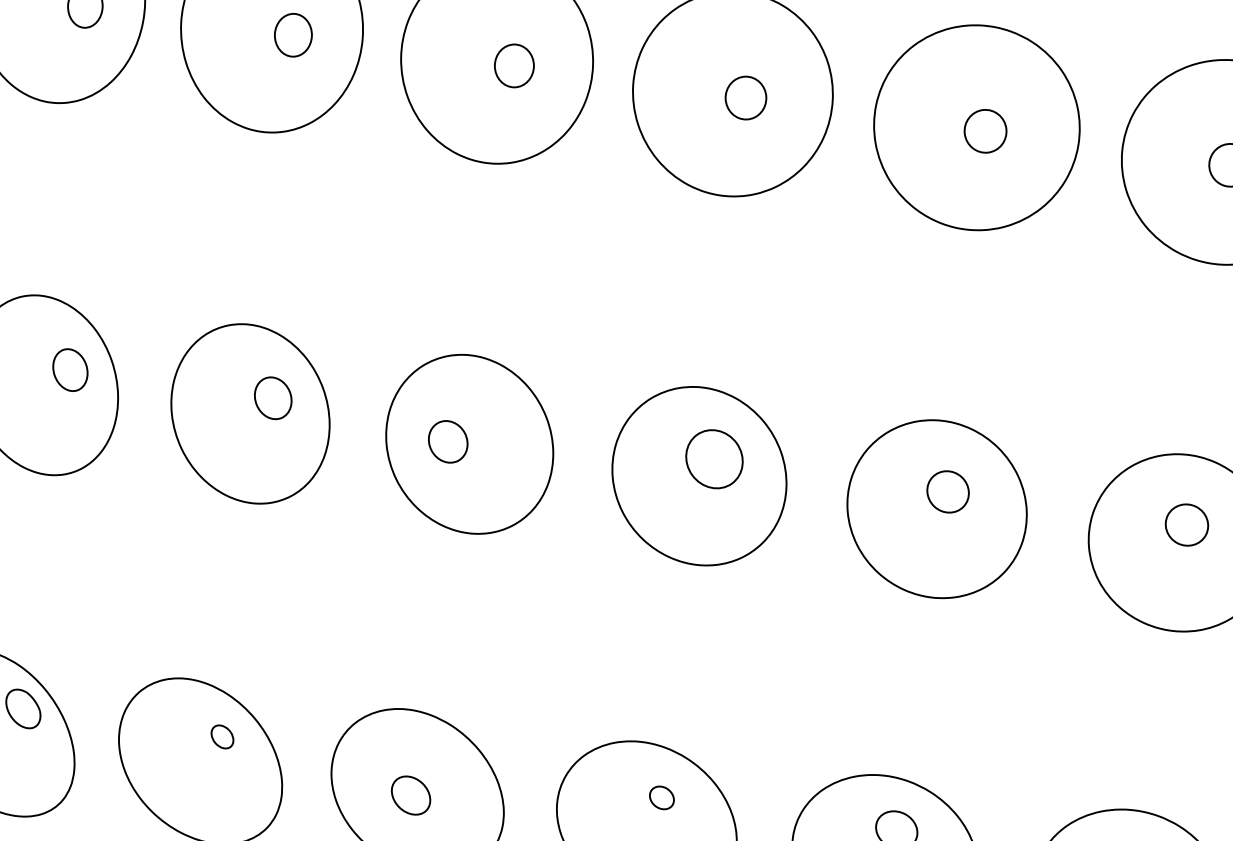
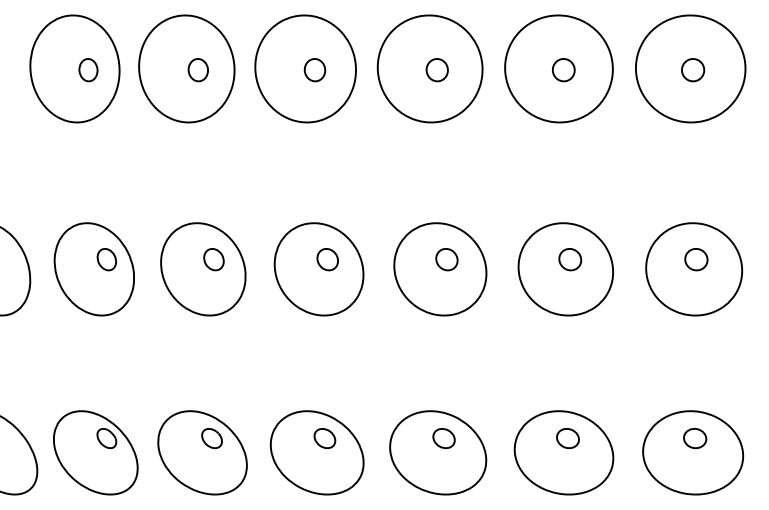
part: (447, 441) -> (327, 259), moved
part: (713, 459) -> (446, 259), size x0.71
part: (221, 736) -> (211, 438), size x1.67
part: (410, 795) -> (324, 438), moved
part: (660, 797) -> (443, 438), size x1.67

